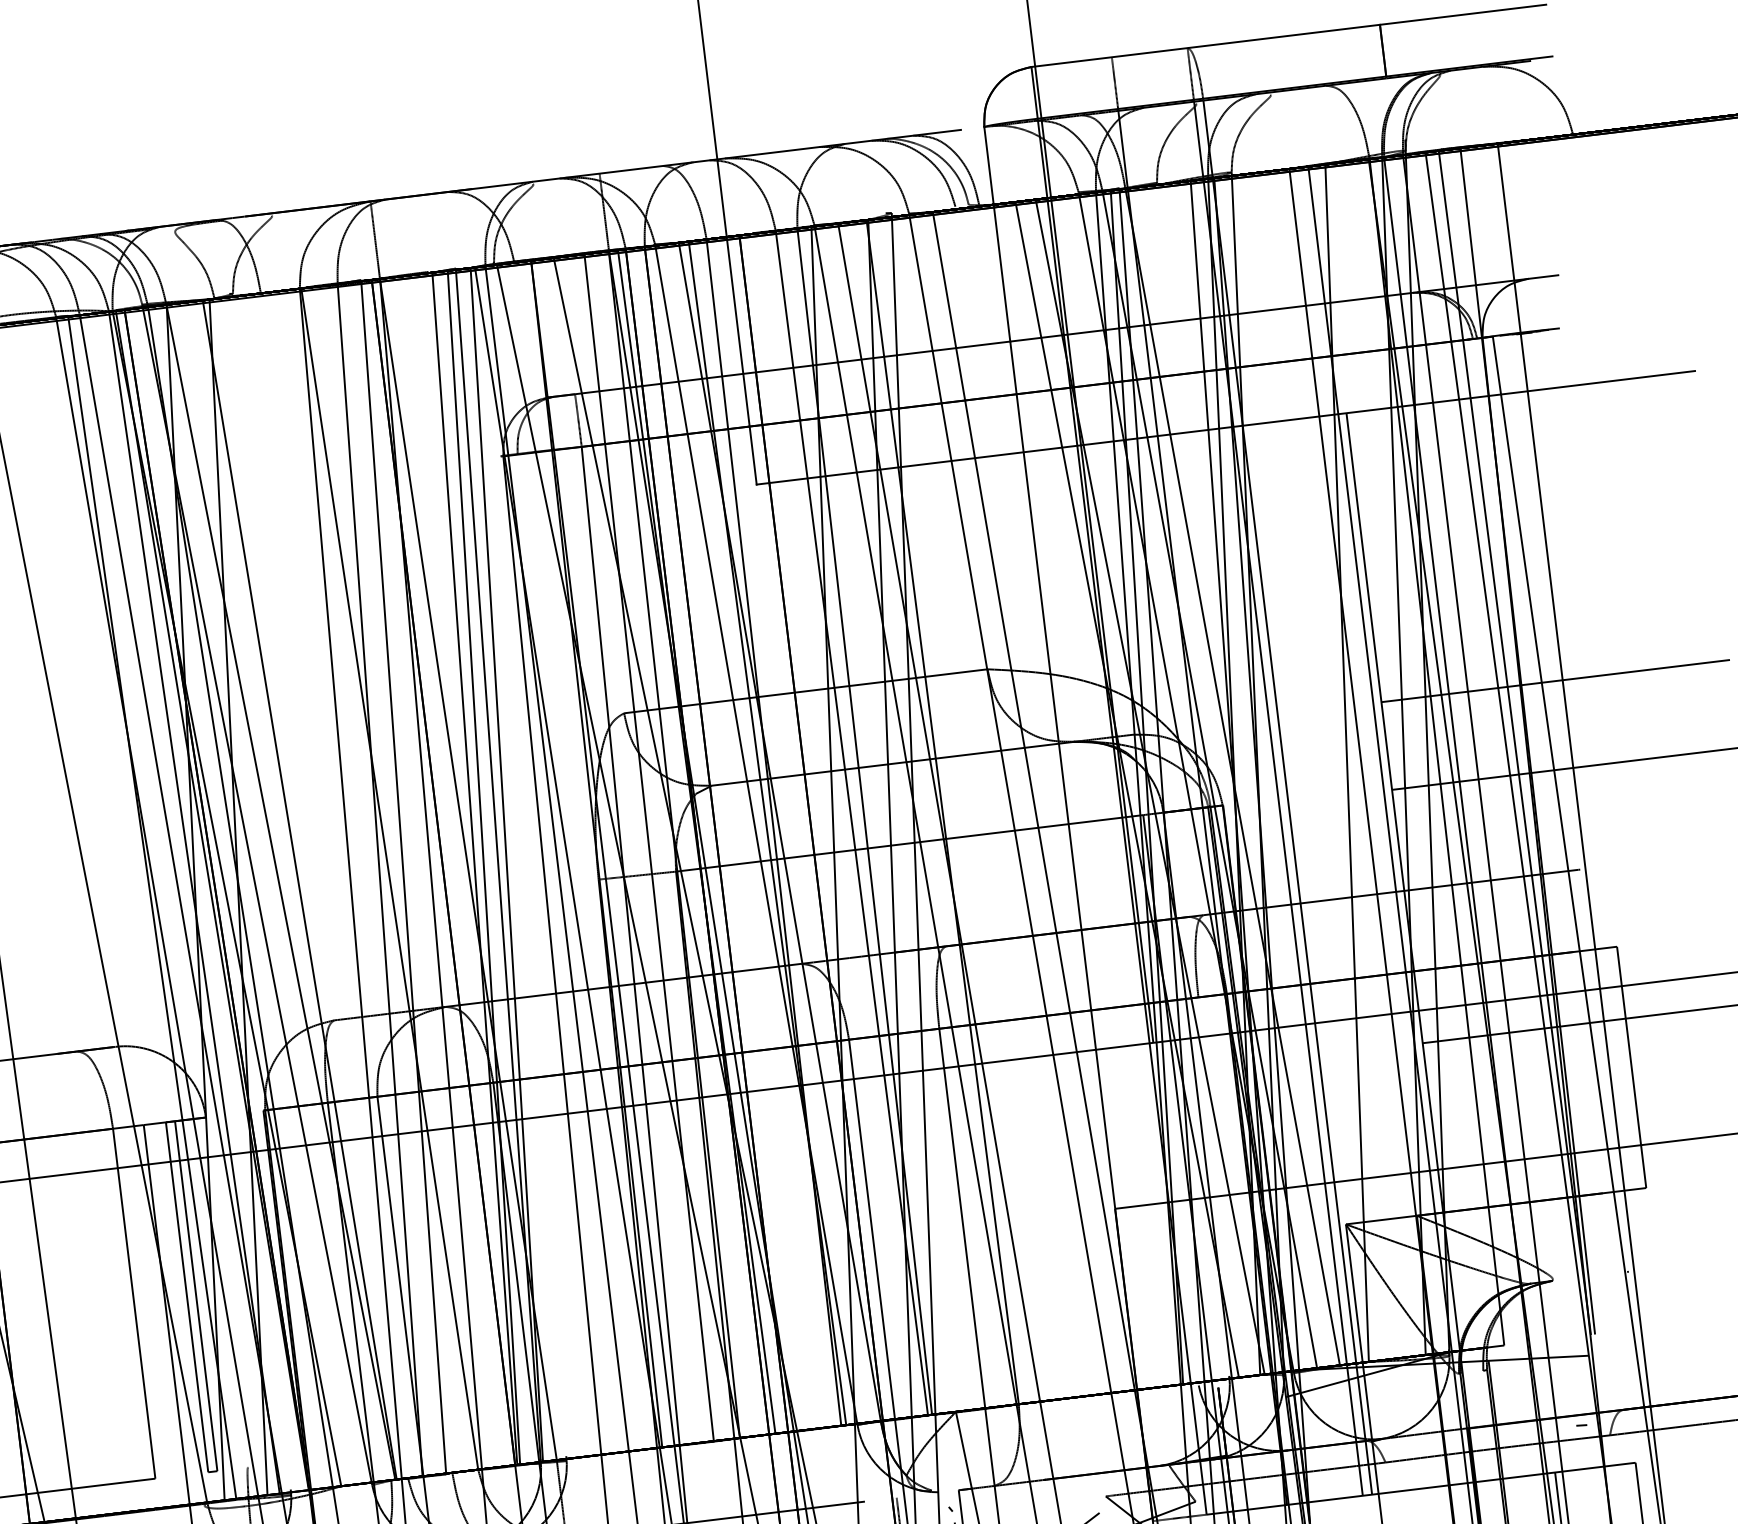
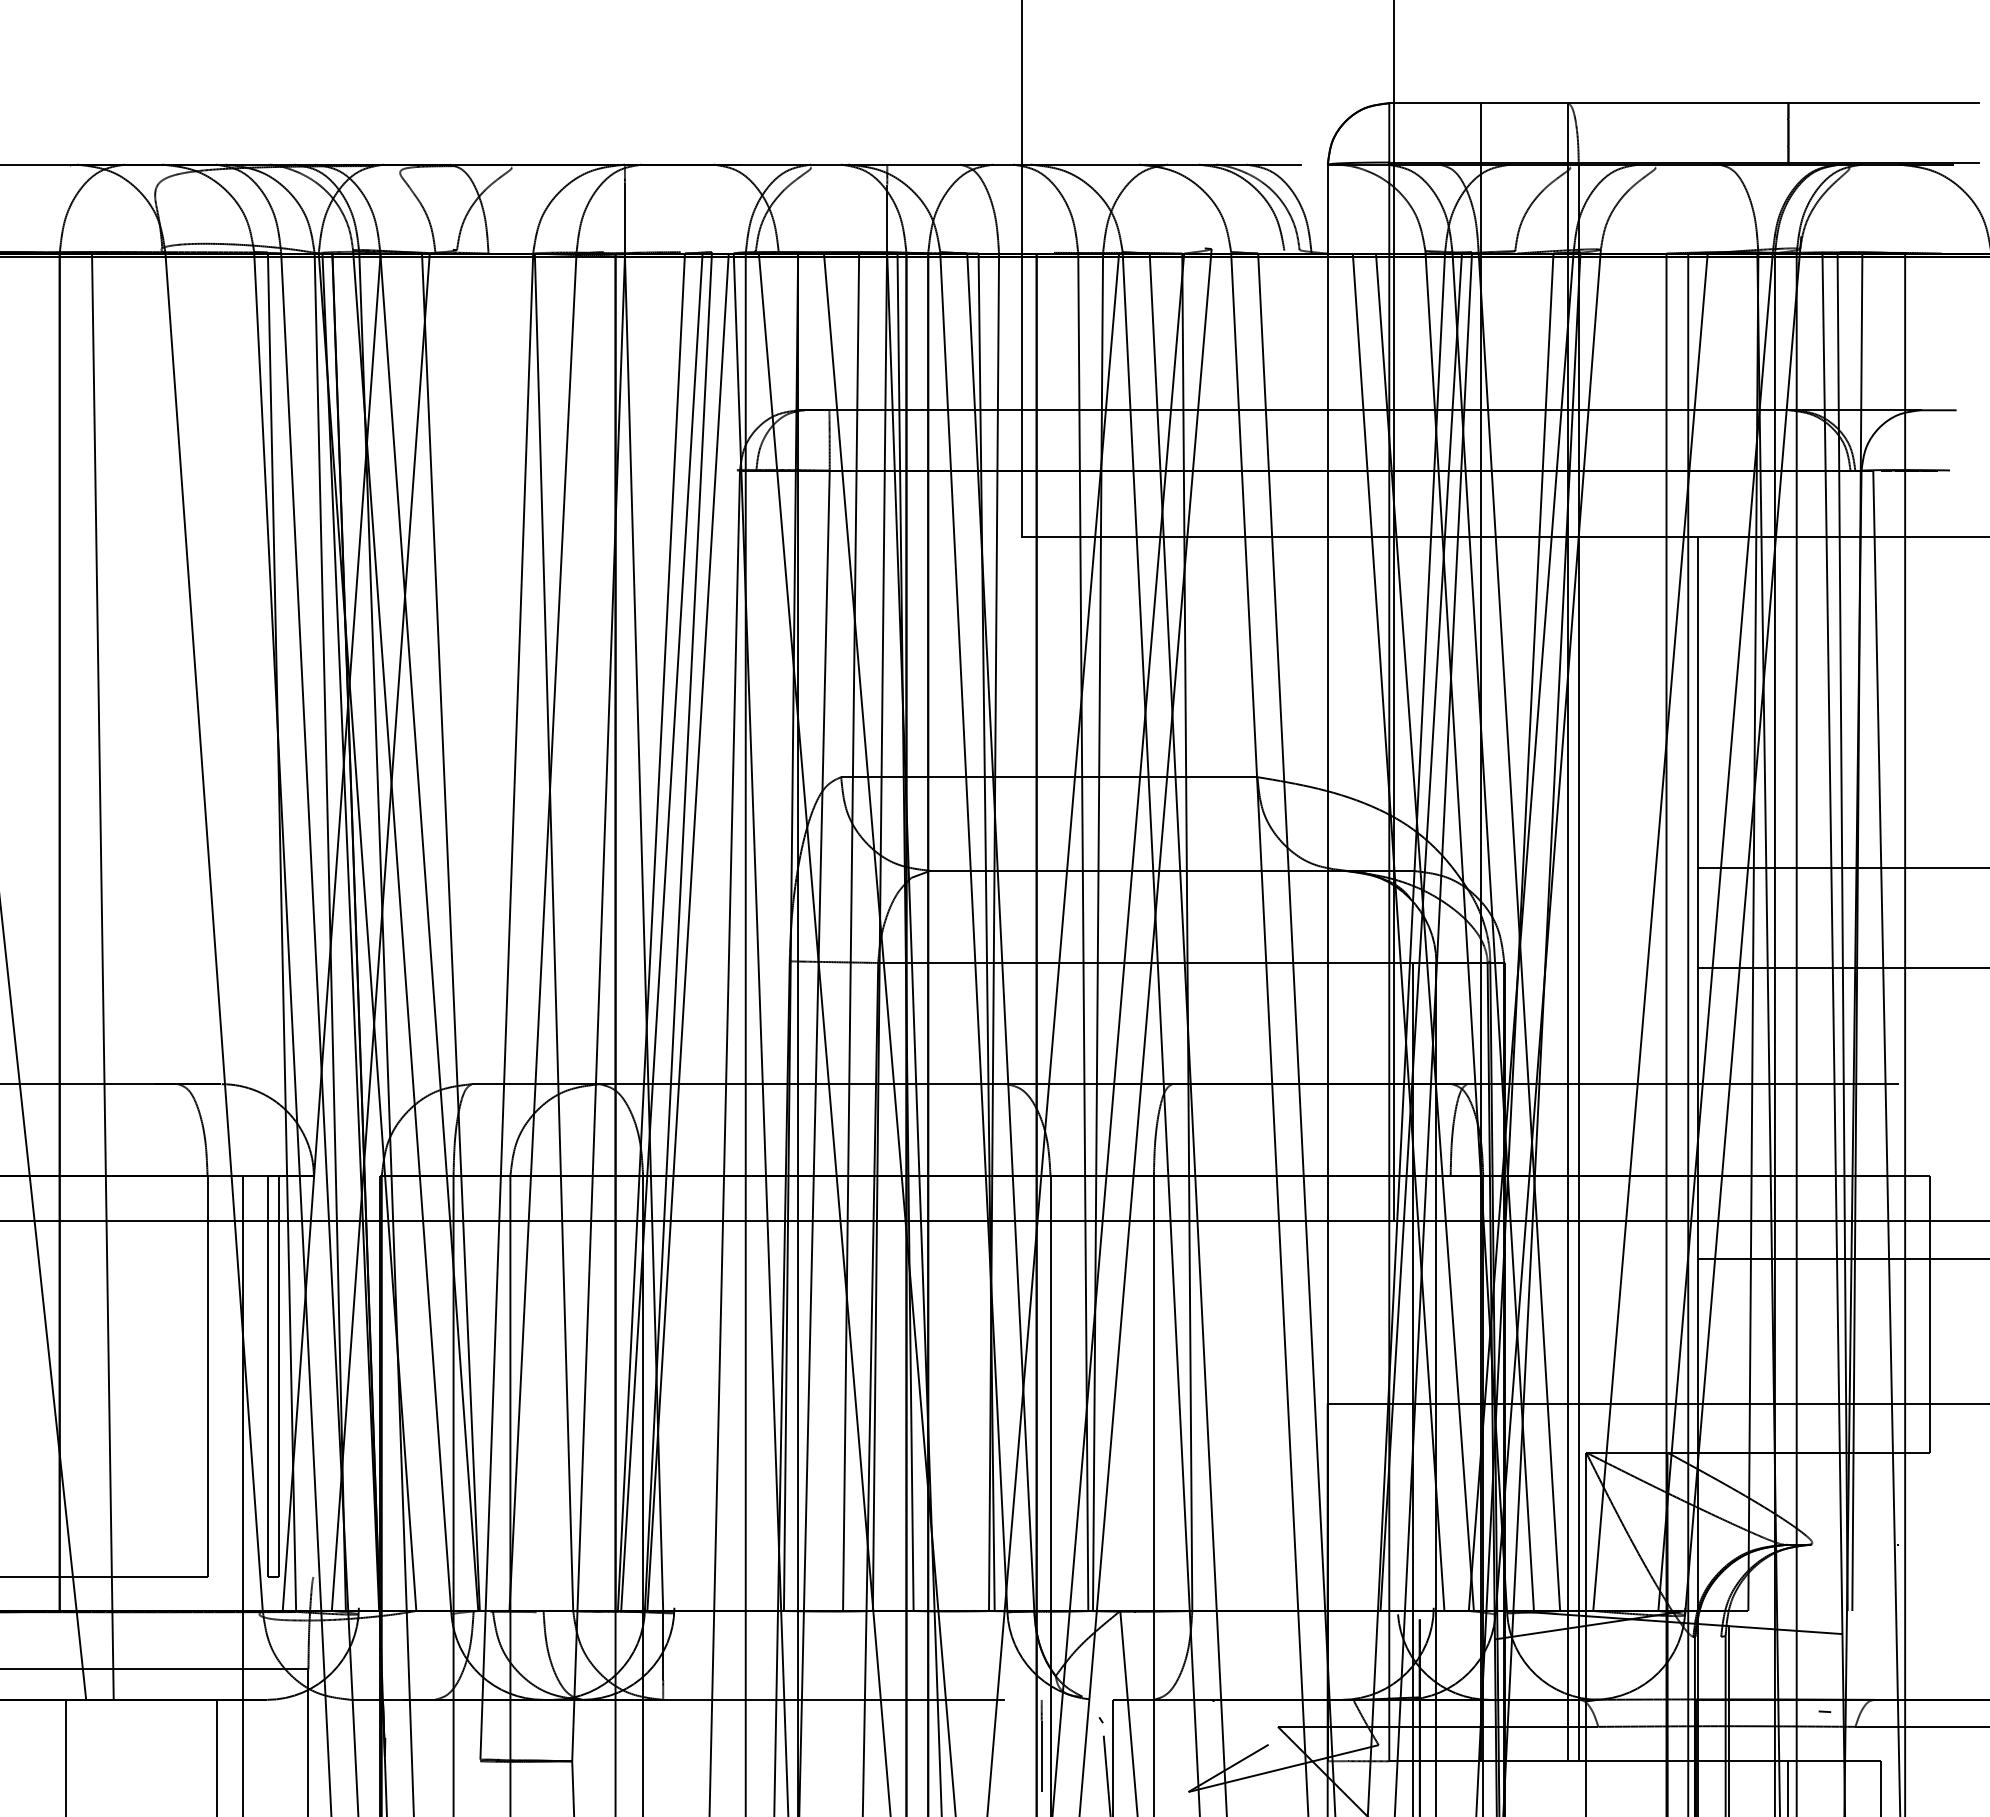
line: (403, 877) -> (569, 932), removed

